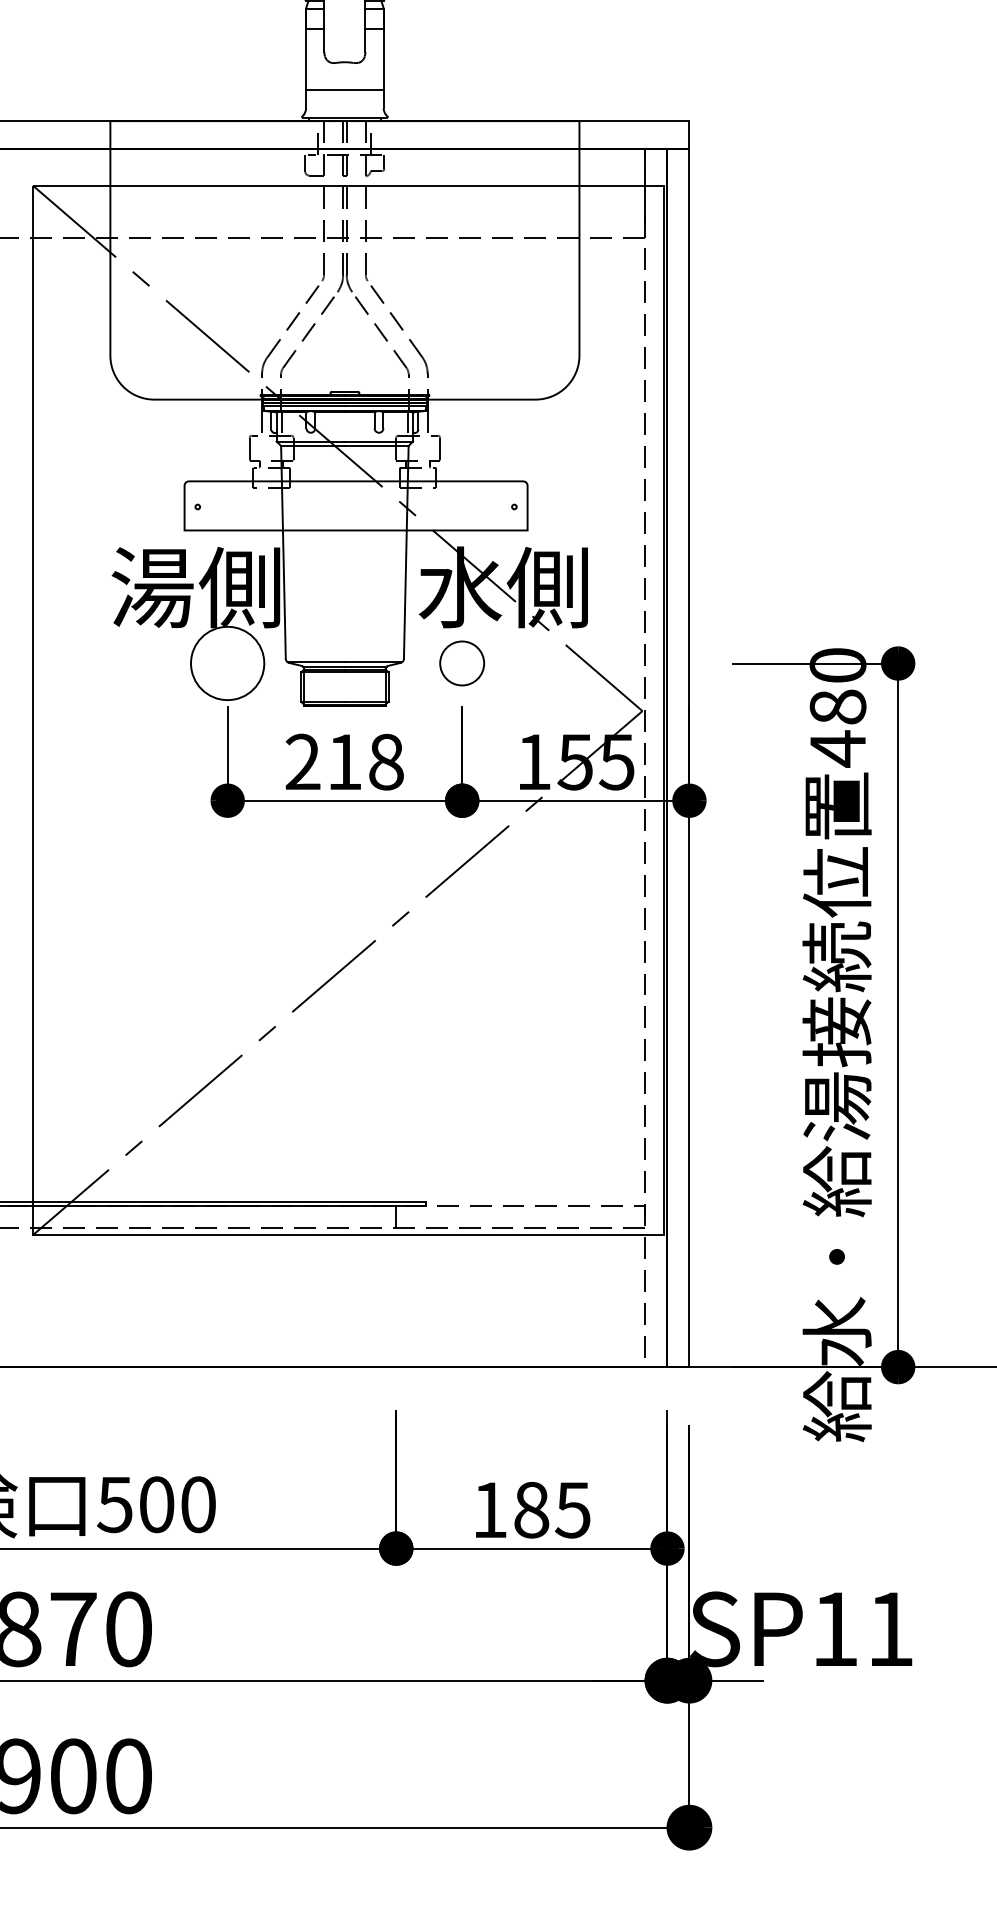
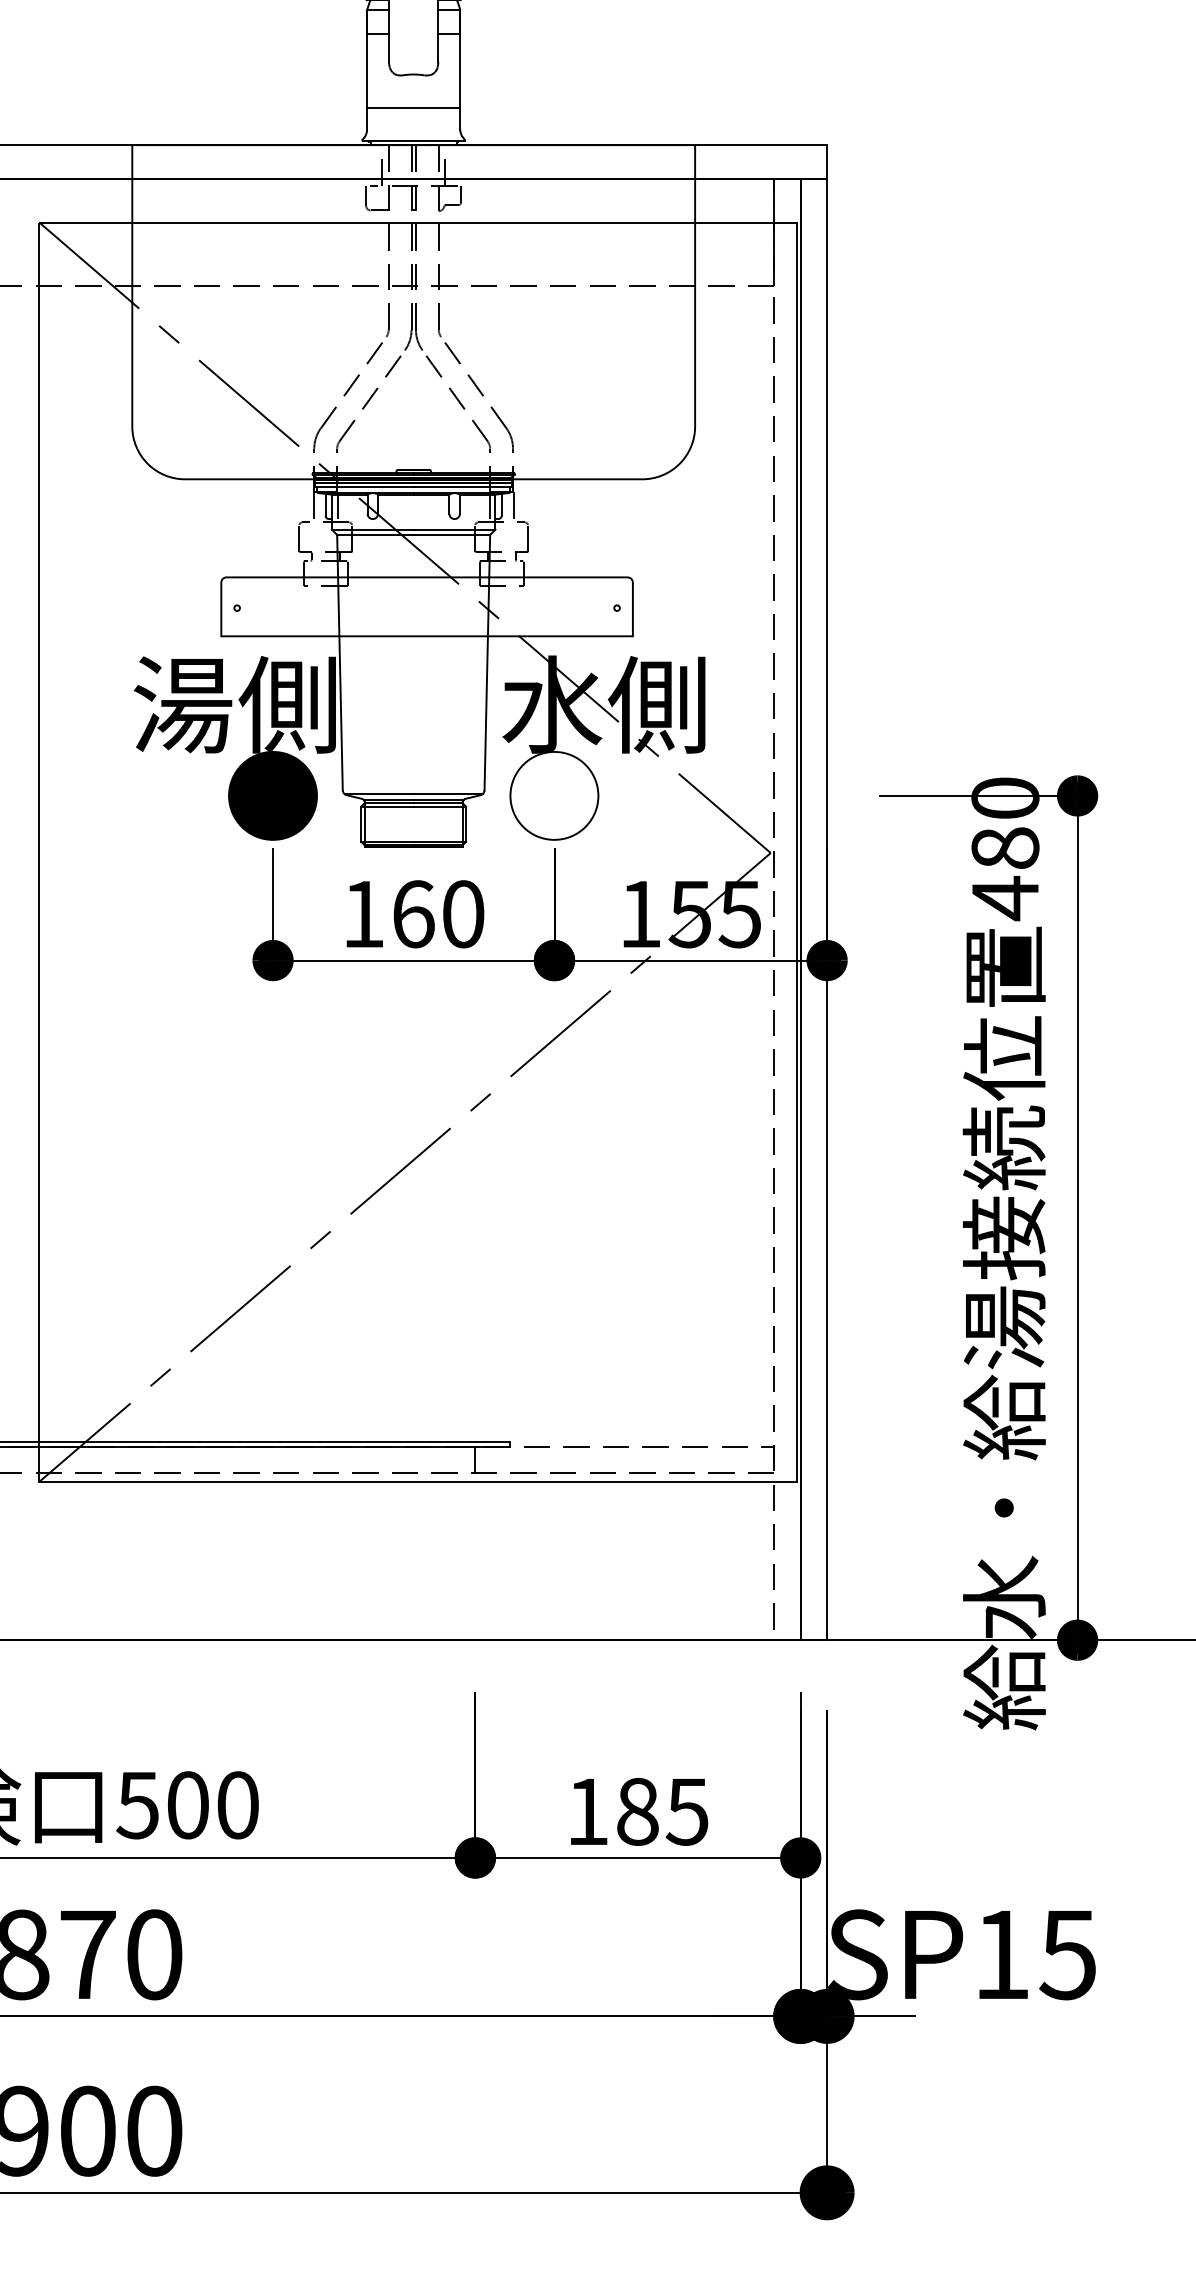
fill: (227, 663) -> (272, 795), added
circle: (462, 663) -> (554, 795), size x1.67
text: (344, 762) -> (413, 914), 218 -> 160
text: (889, 1629) -> (1067, 1955), SP11 -> SP15

